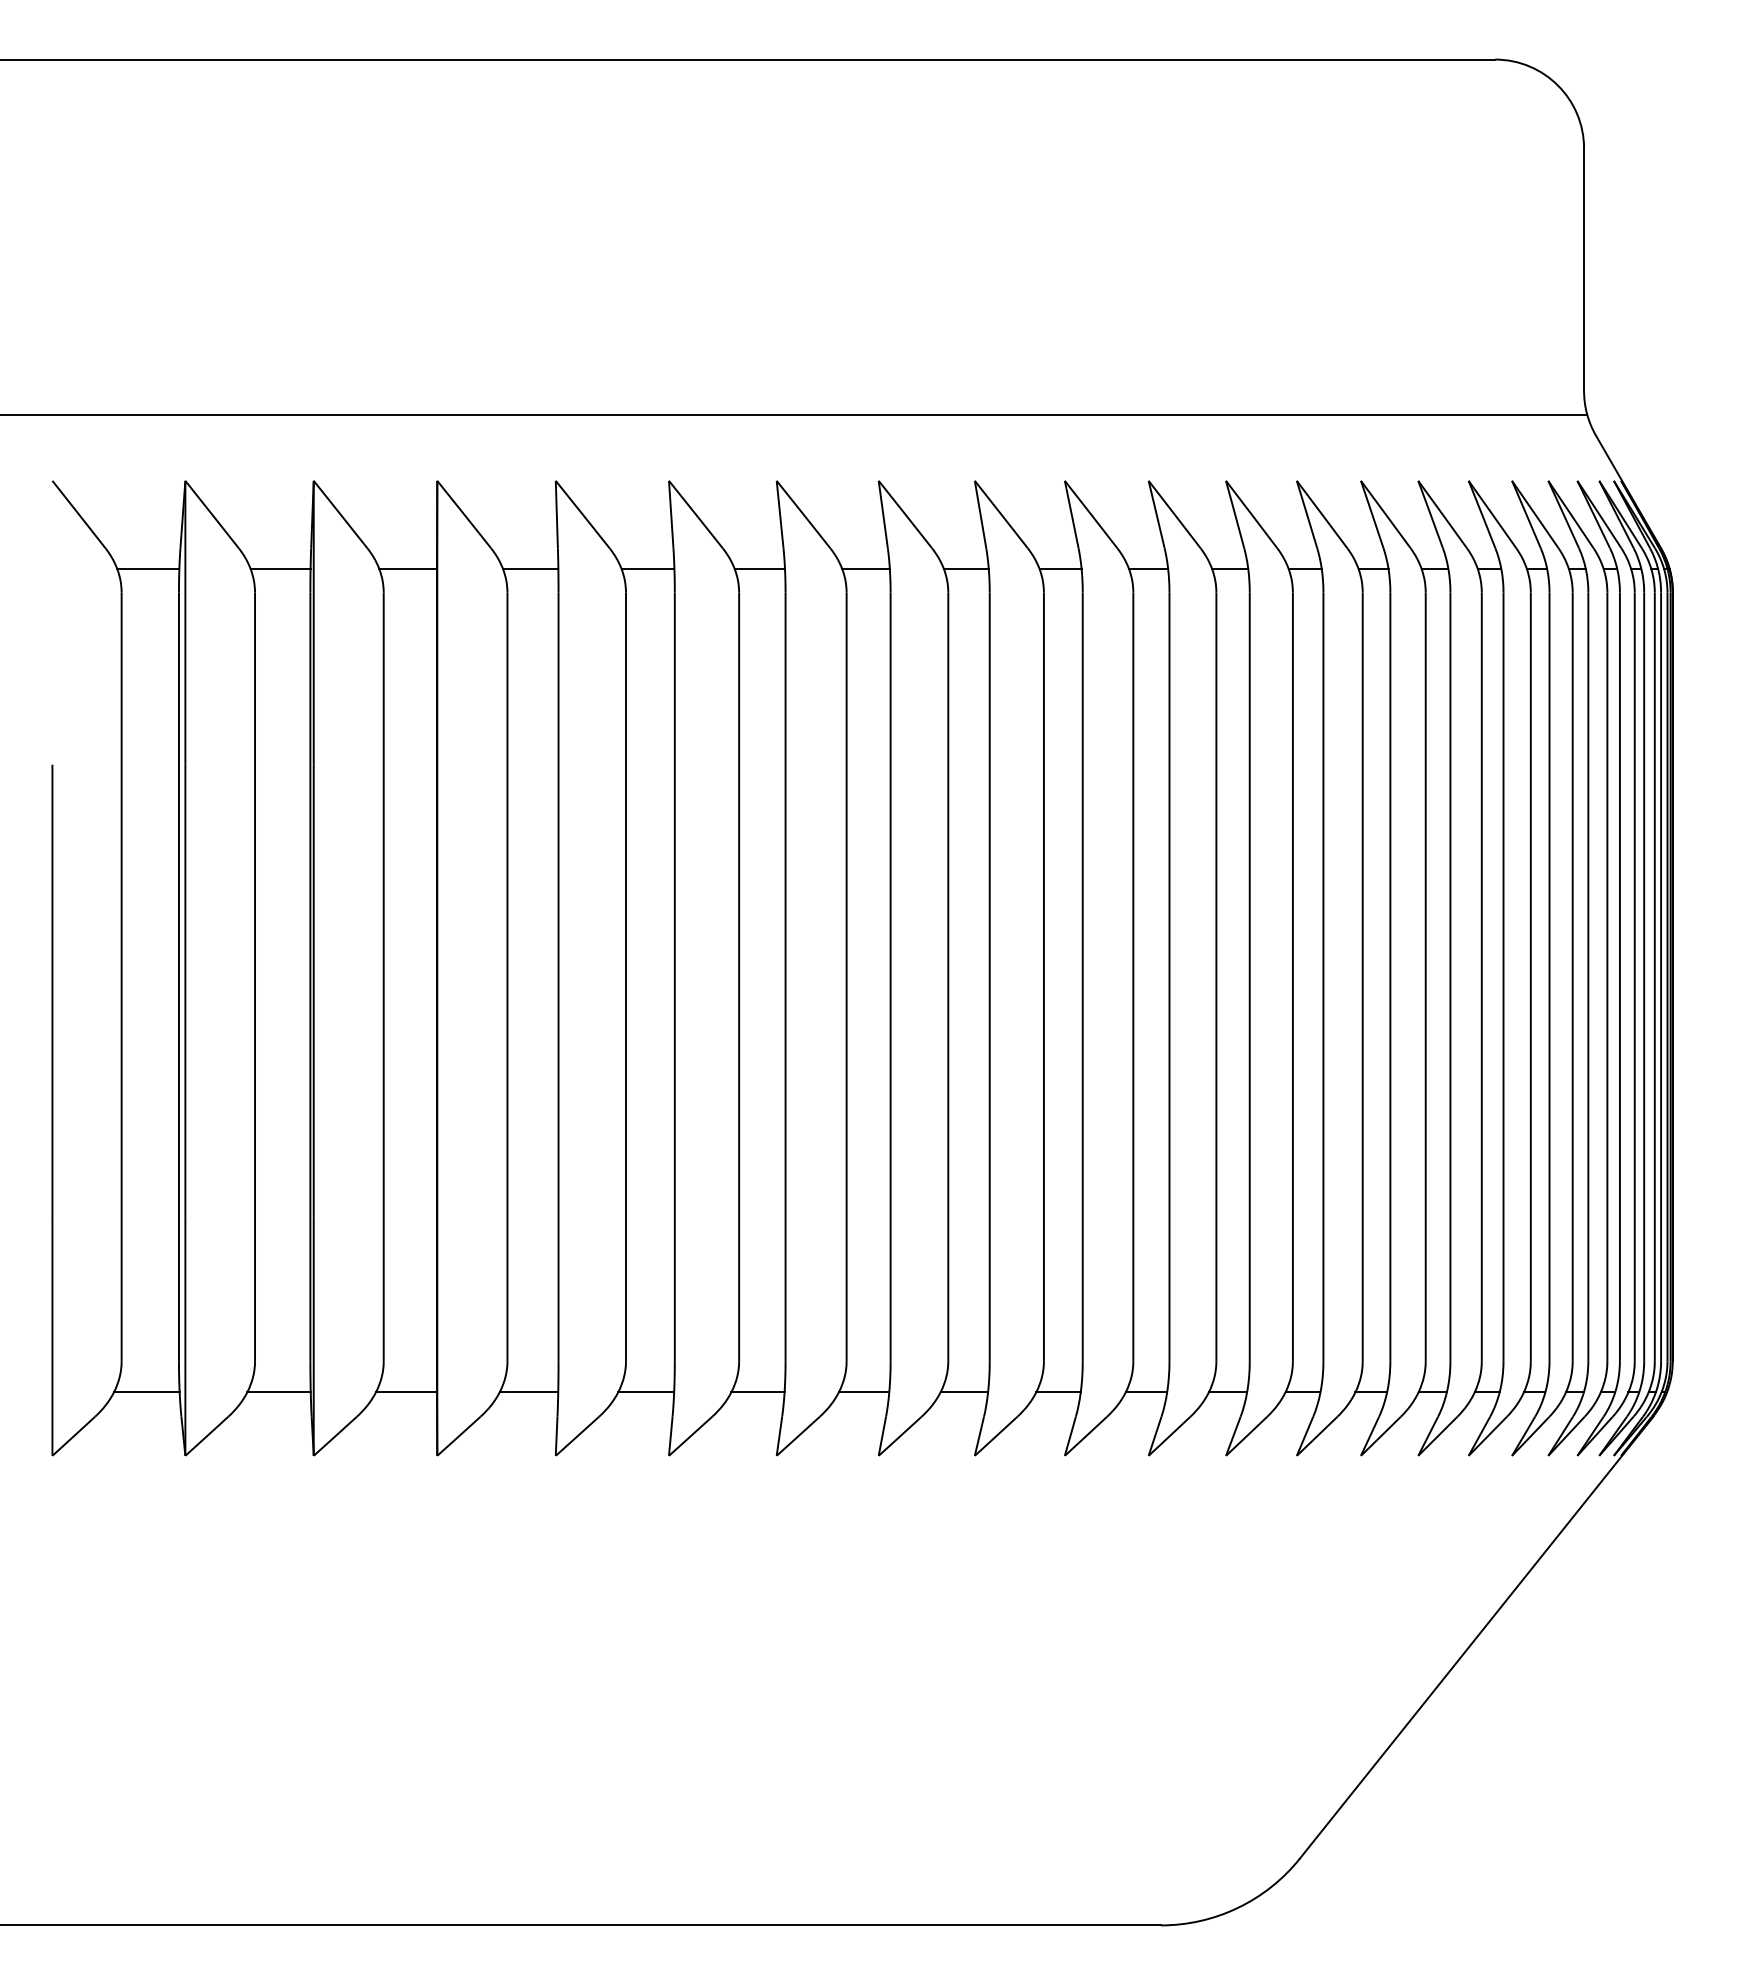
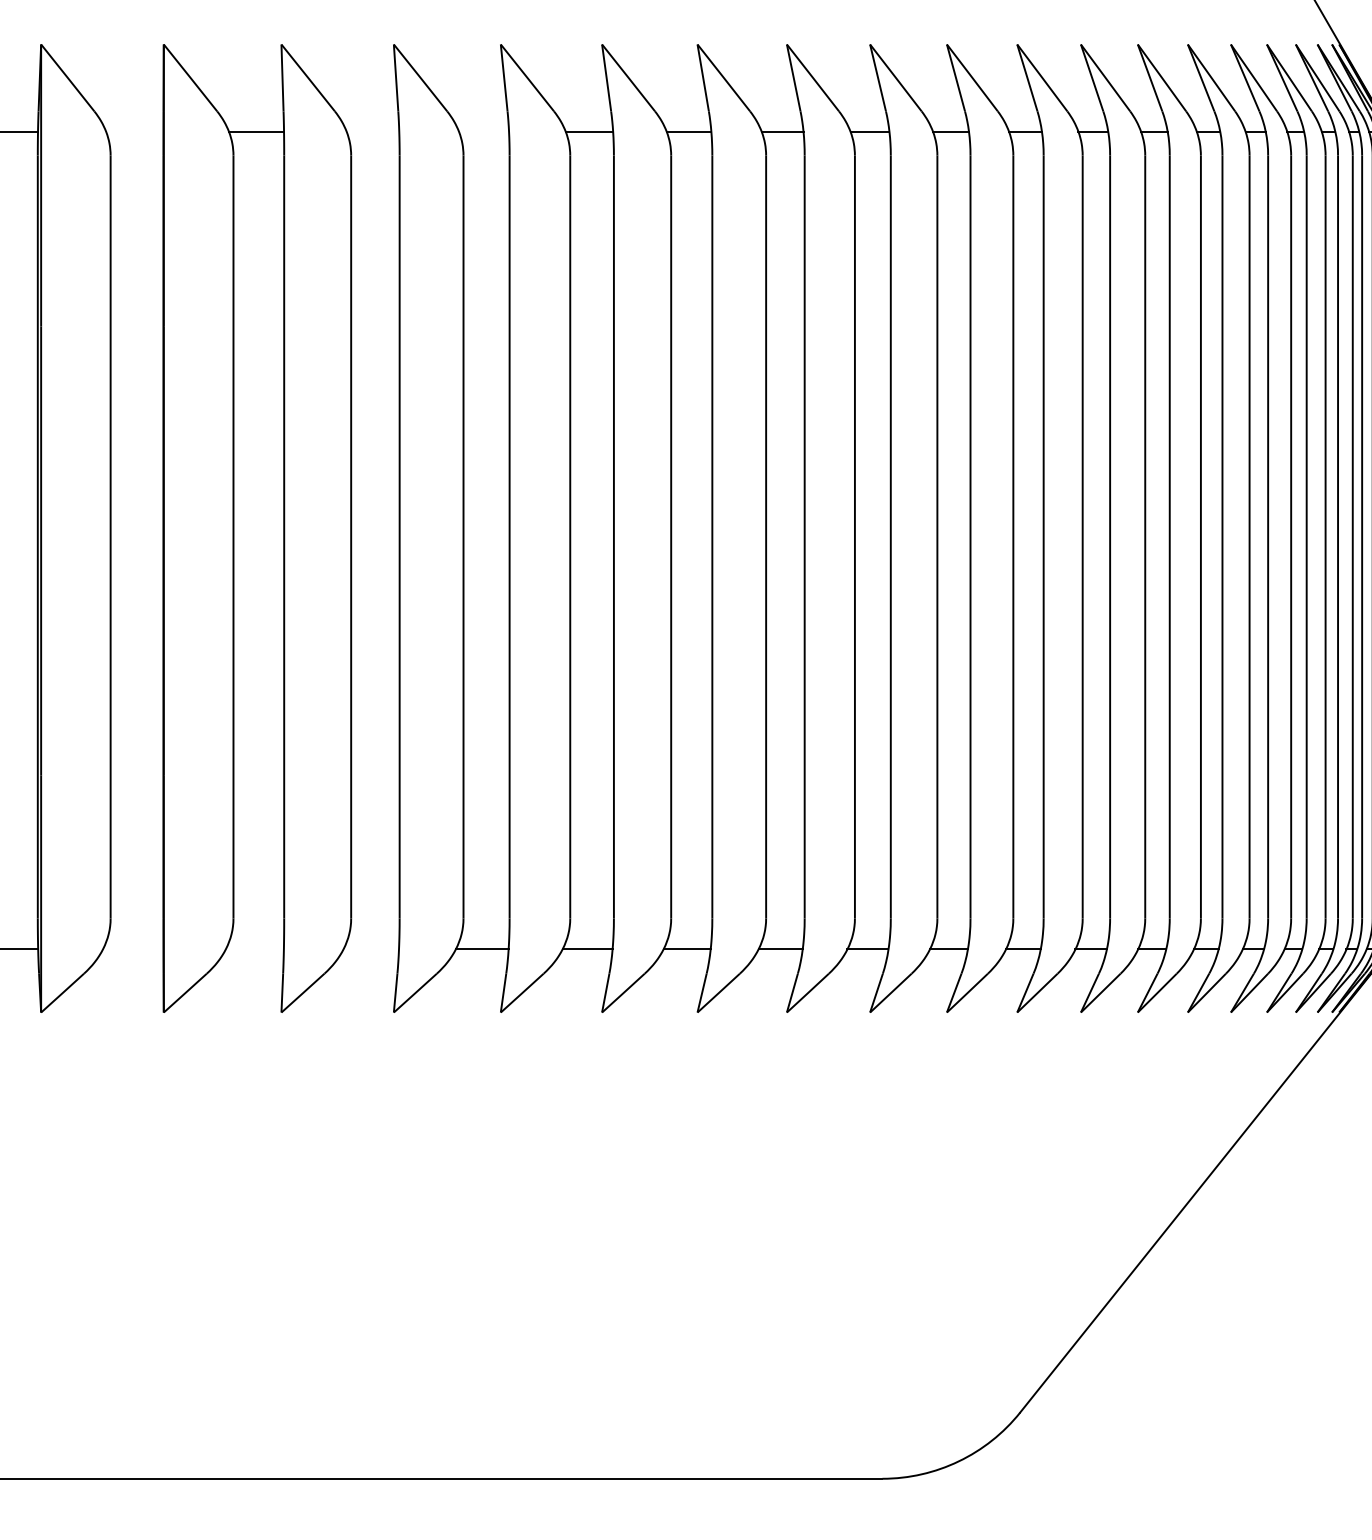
line: (408, 568) -> (135, 131), removed
line: (647, 568) -> (372, 131), removed
line: (759, 568) -> (483, 131), removed
line: (406, 1392) -> (133, 949), removed
line: (528, 1392) -> (254, 949), removed
line: (646, 1392) -> (371, 949), removed

